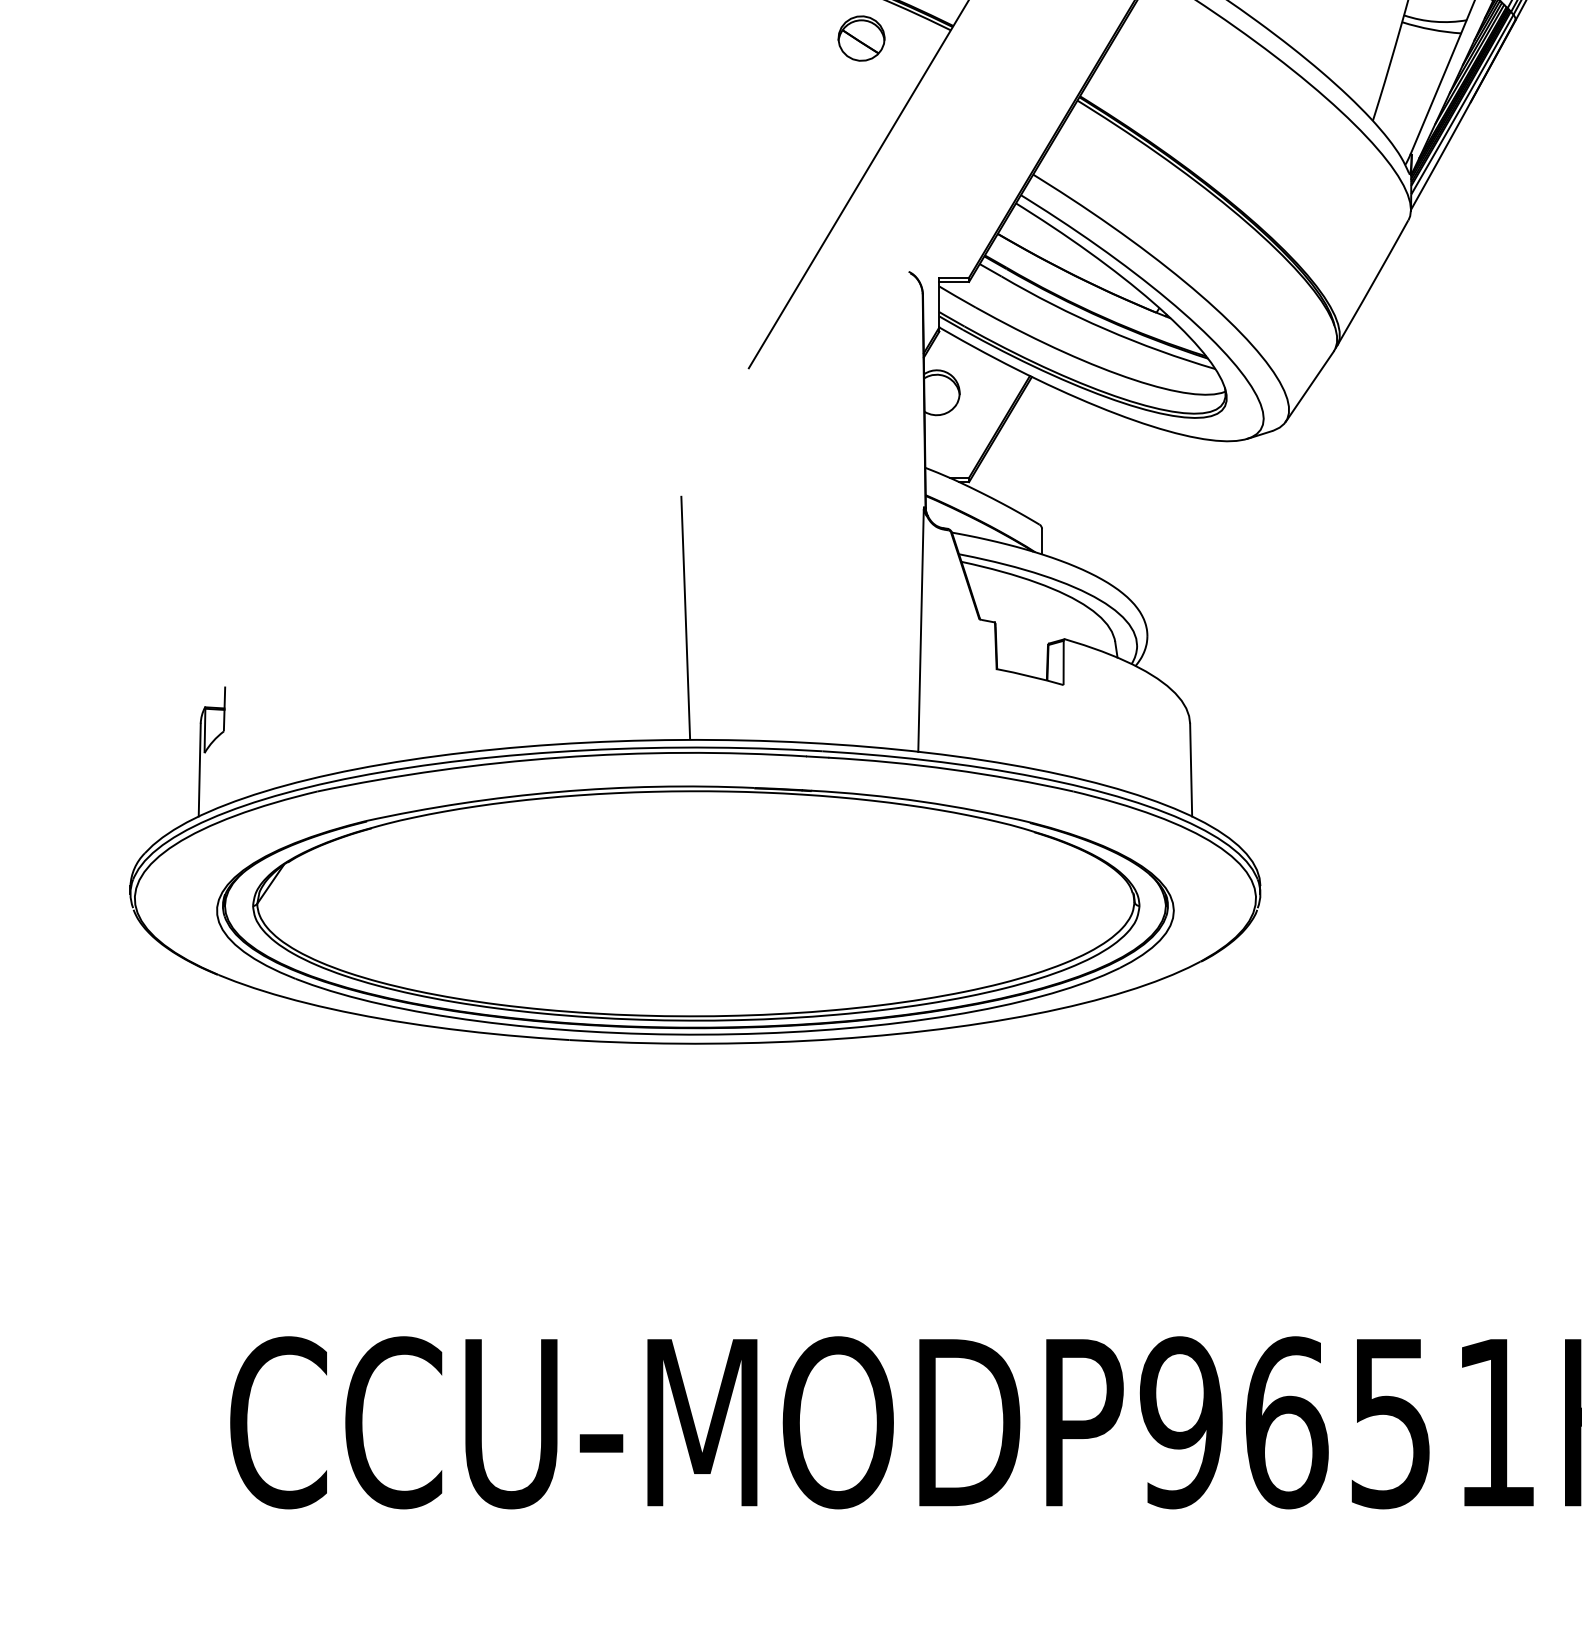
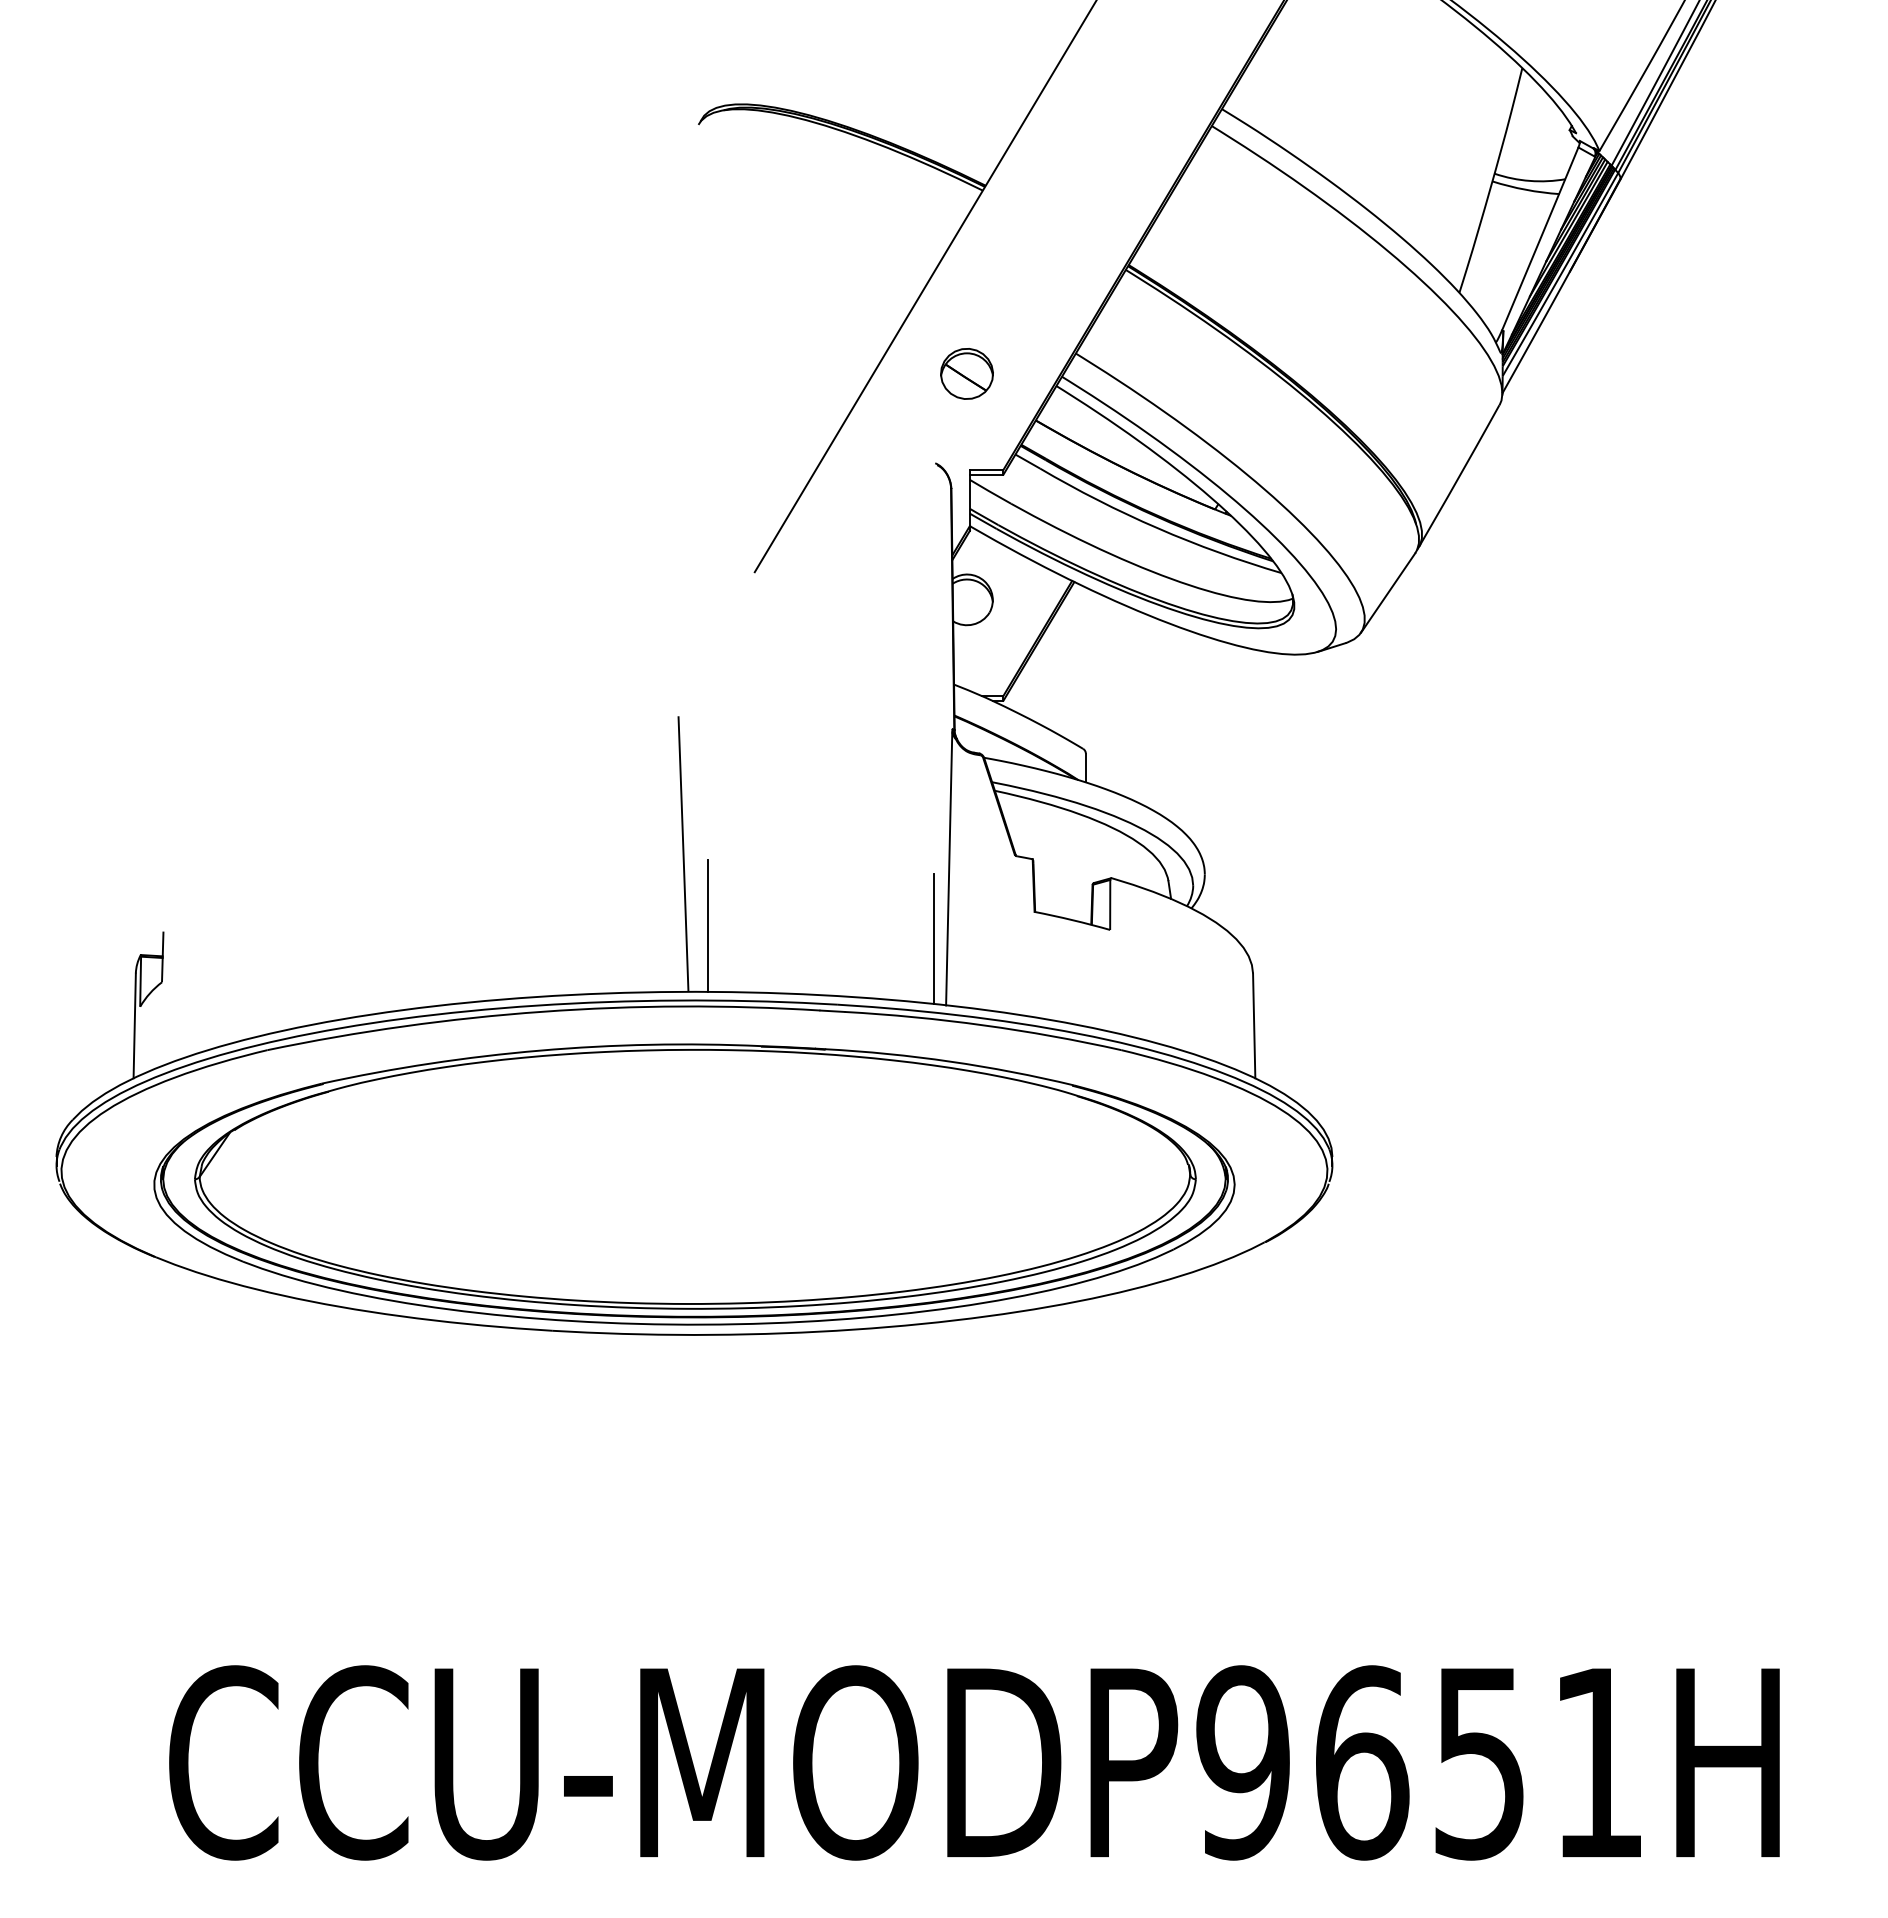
part: (861, 38) -> (966, 373), moved
line: (706, 681) -> (707, 925), added
line: (907, 692) -> (933, 938), added

